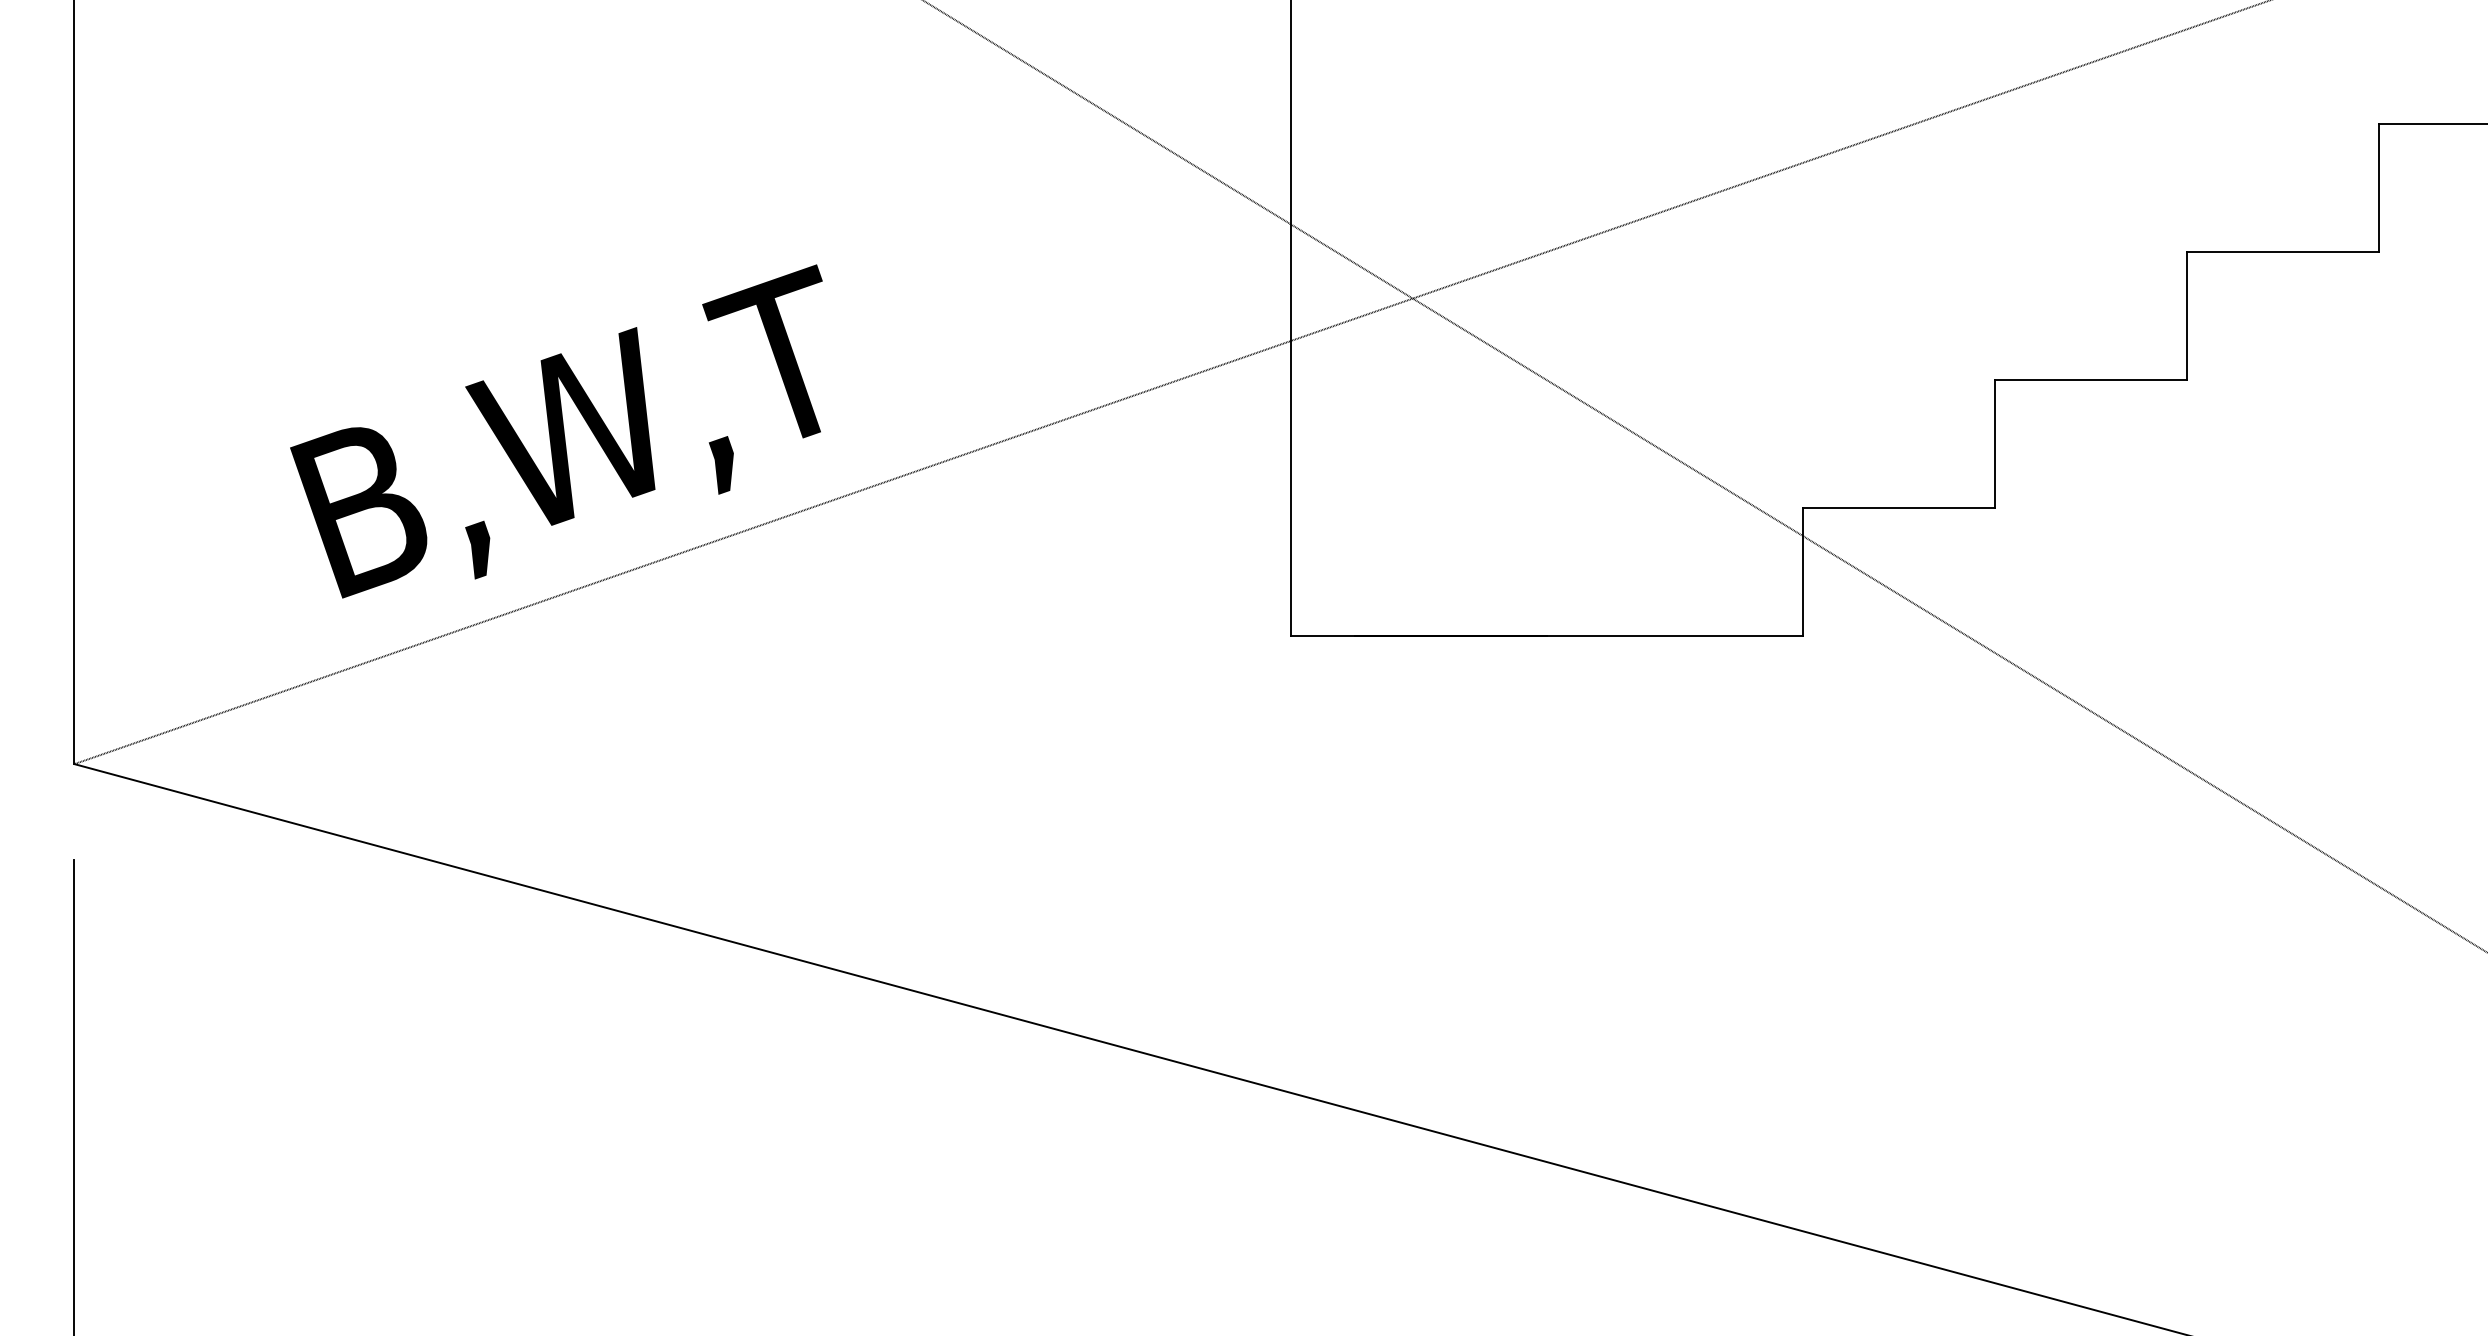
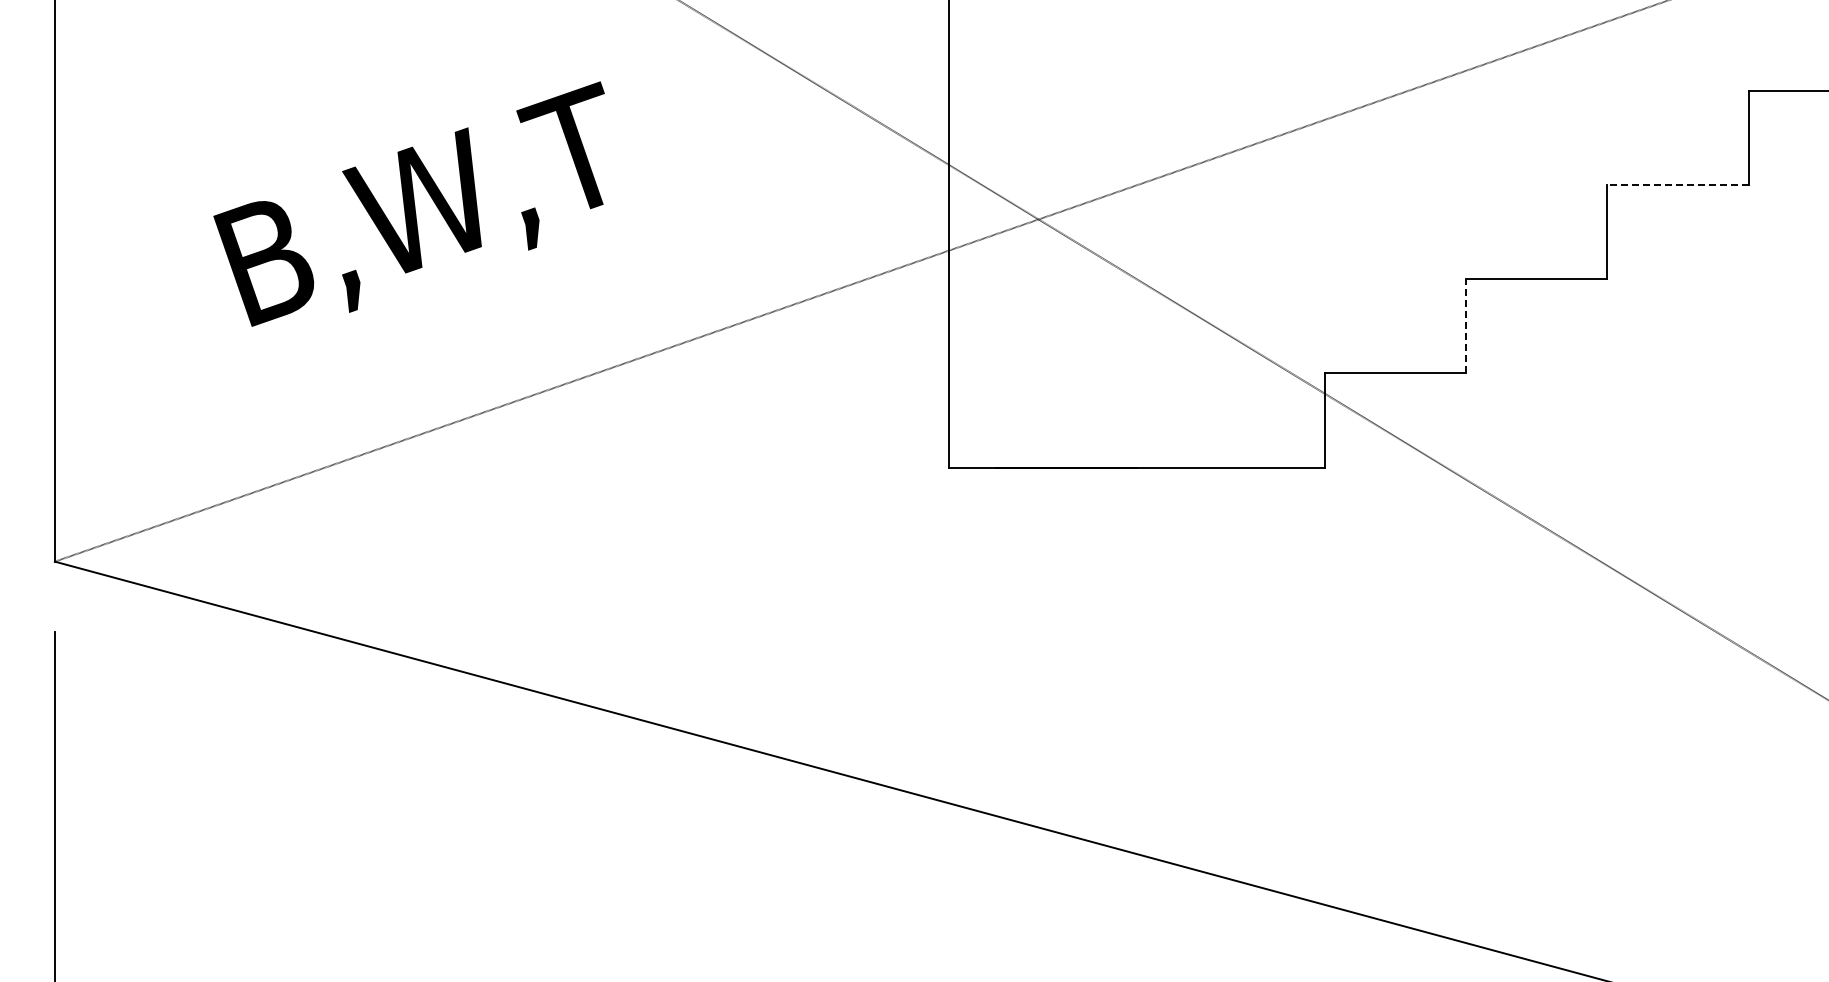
line: (2283, 252) -> (1678, 185), solid -> dashed
text: (555, 430) -> (408, 203), moved
line: (1994, 442) -> (1466, 325), solid -> dashed

